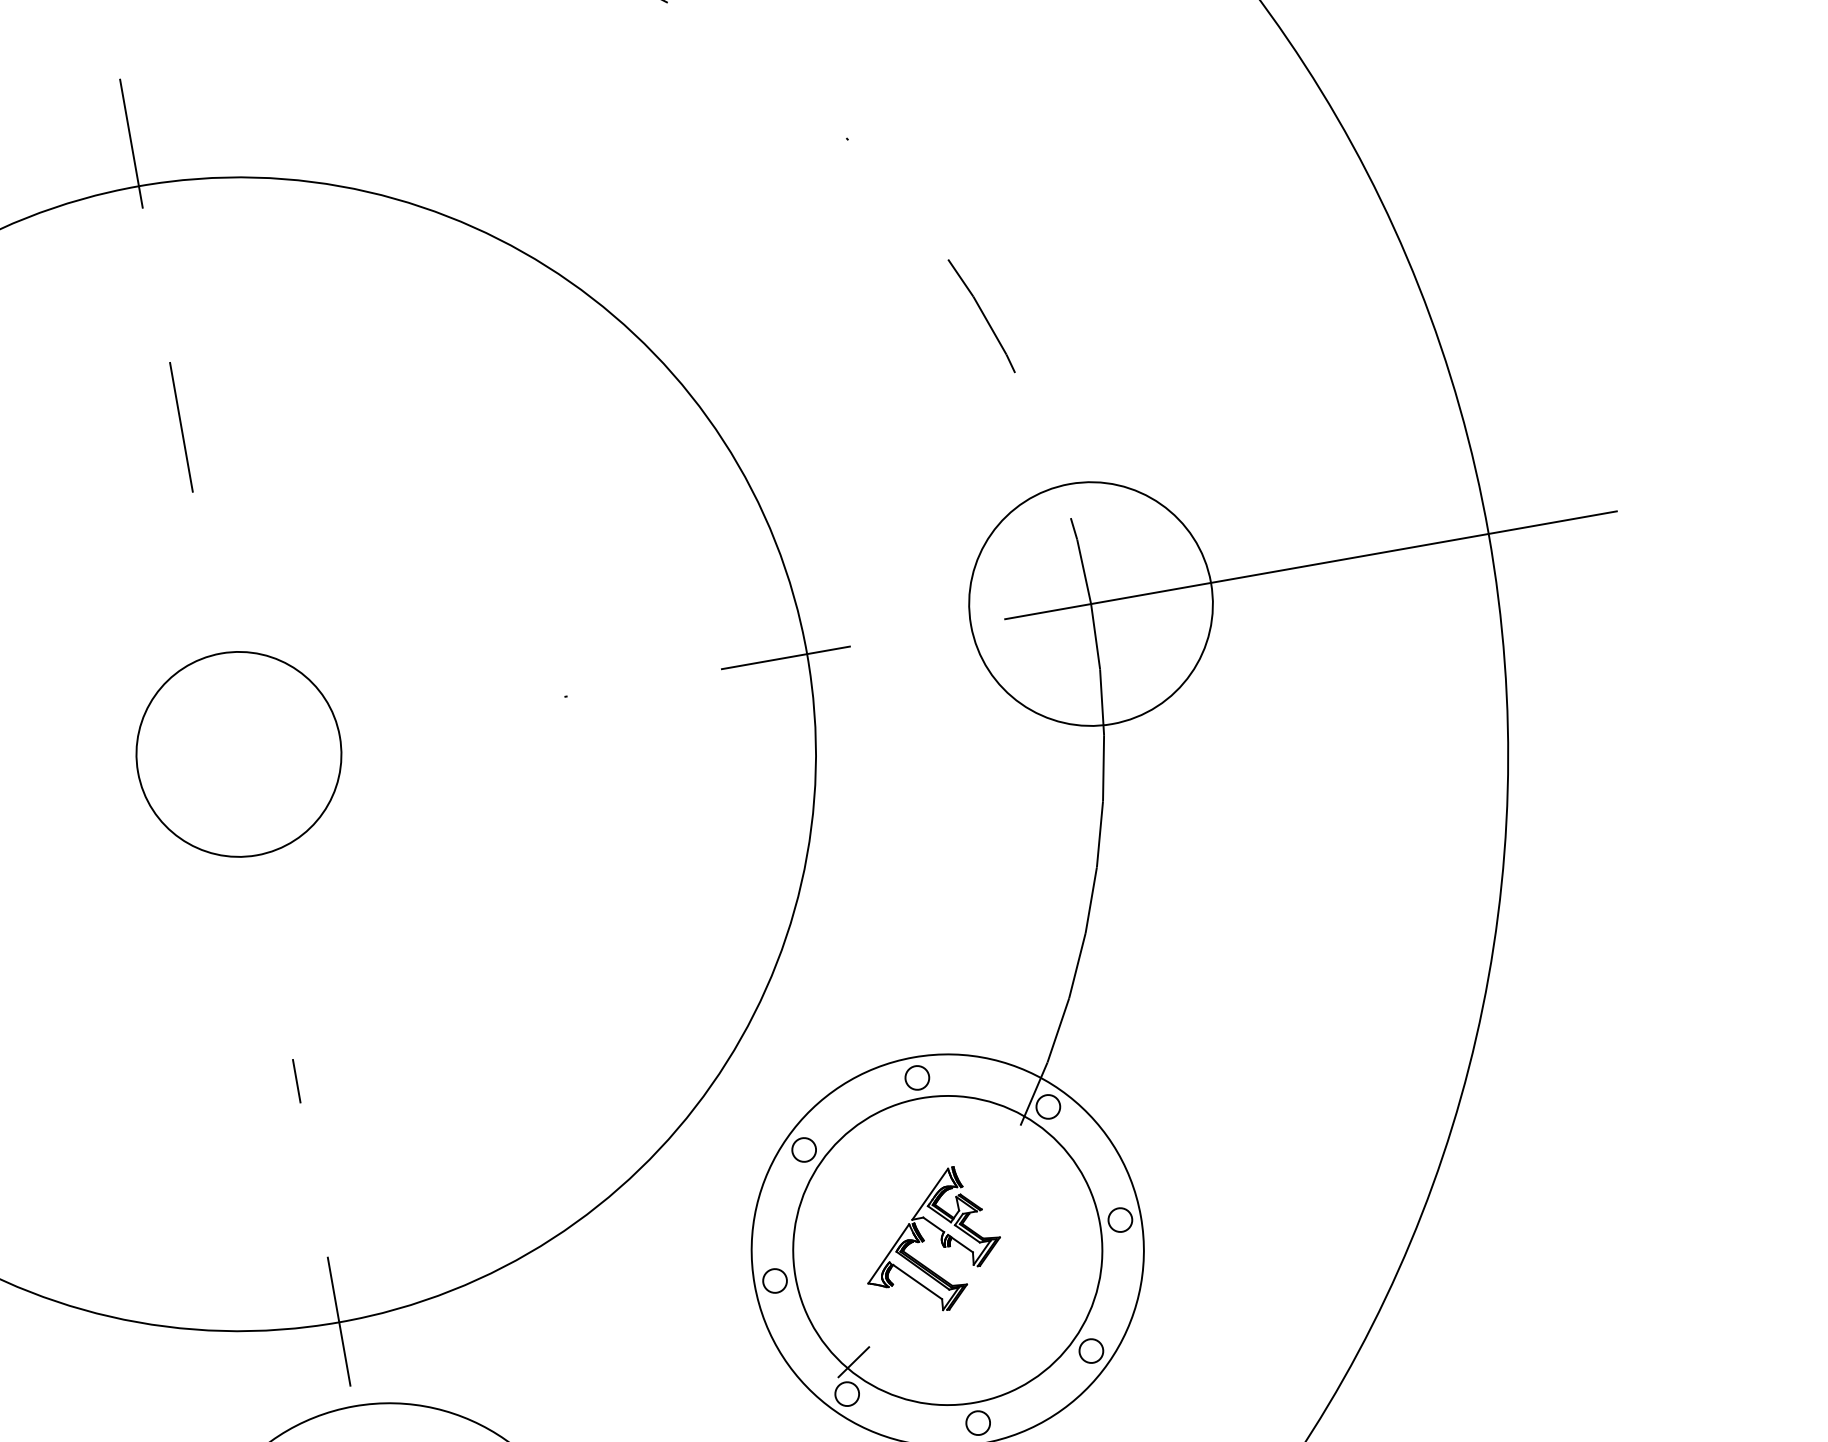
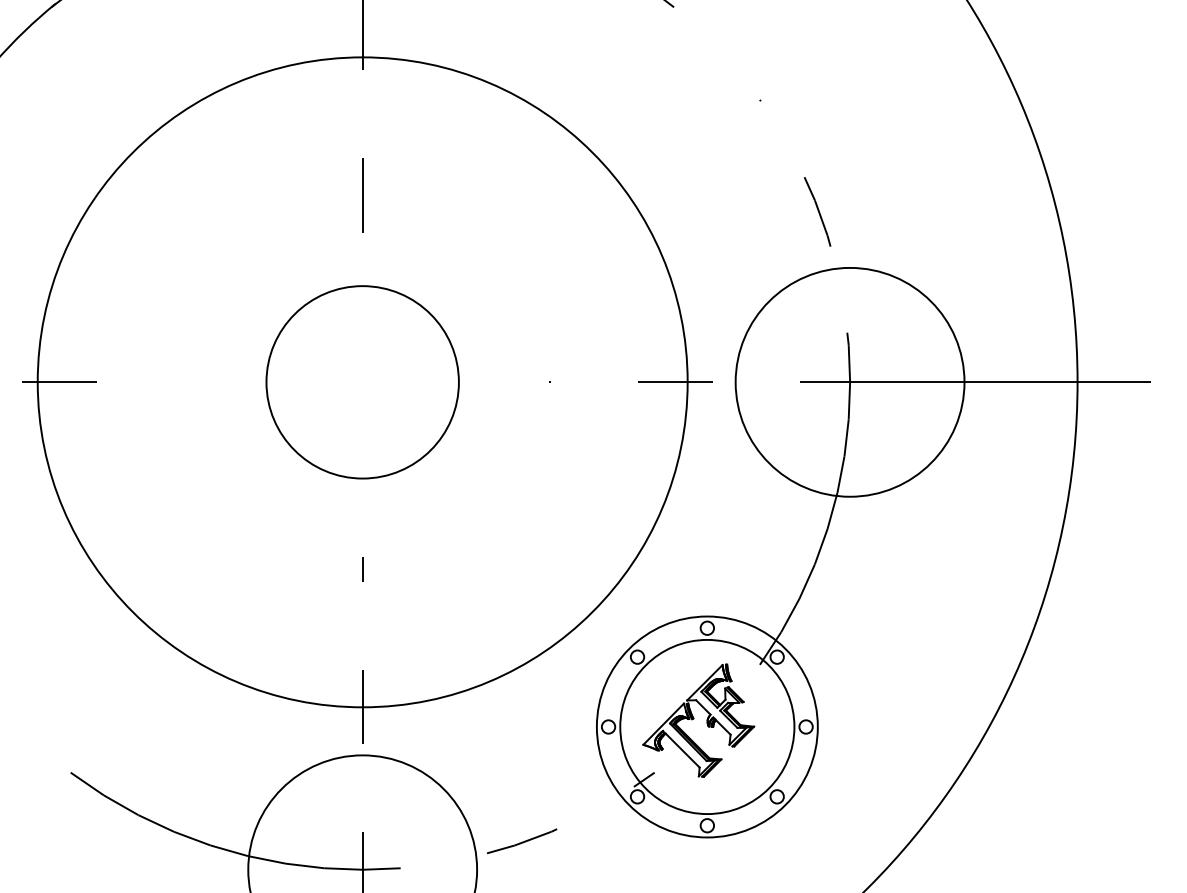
circle: (1089, 602) -> (849, 381), size x1.67
circle: (238, 754) -> (362, 382), size x1.67
part: (930, 1241) -> (698, 720), size x1.43

